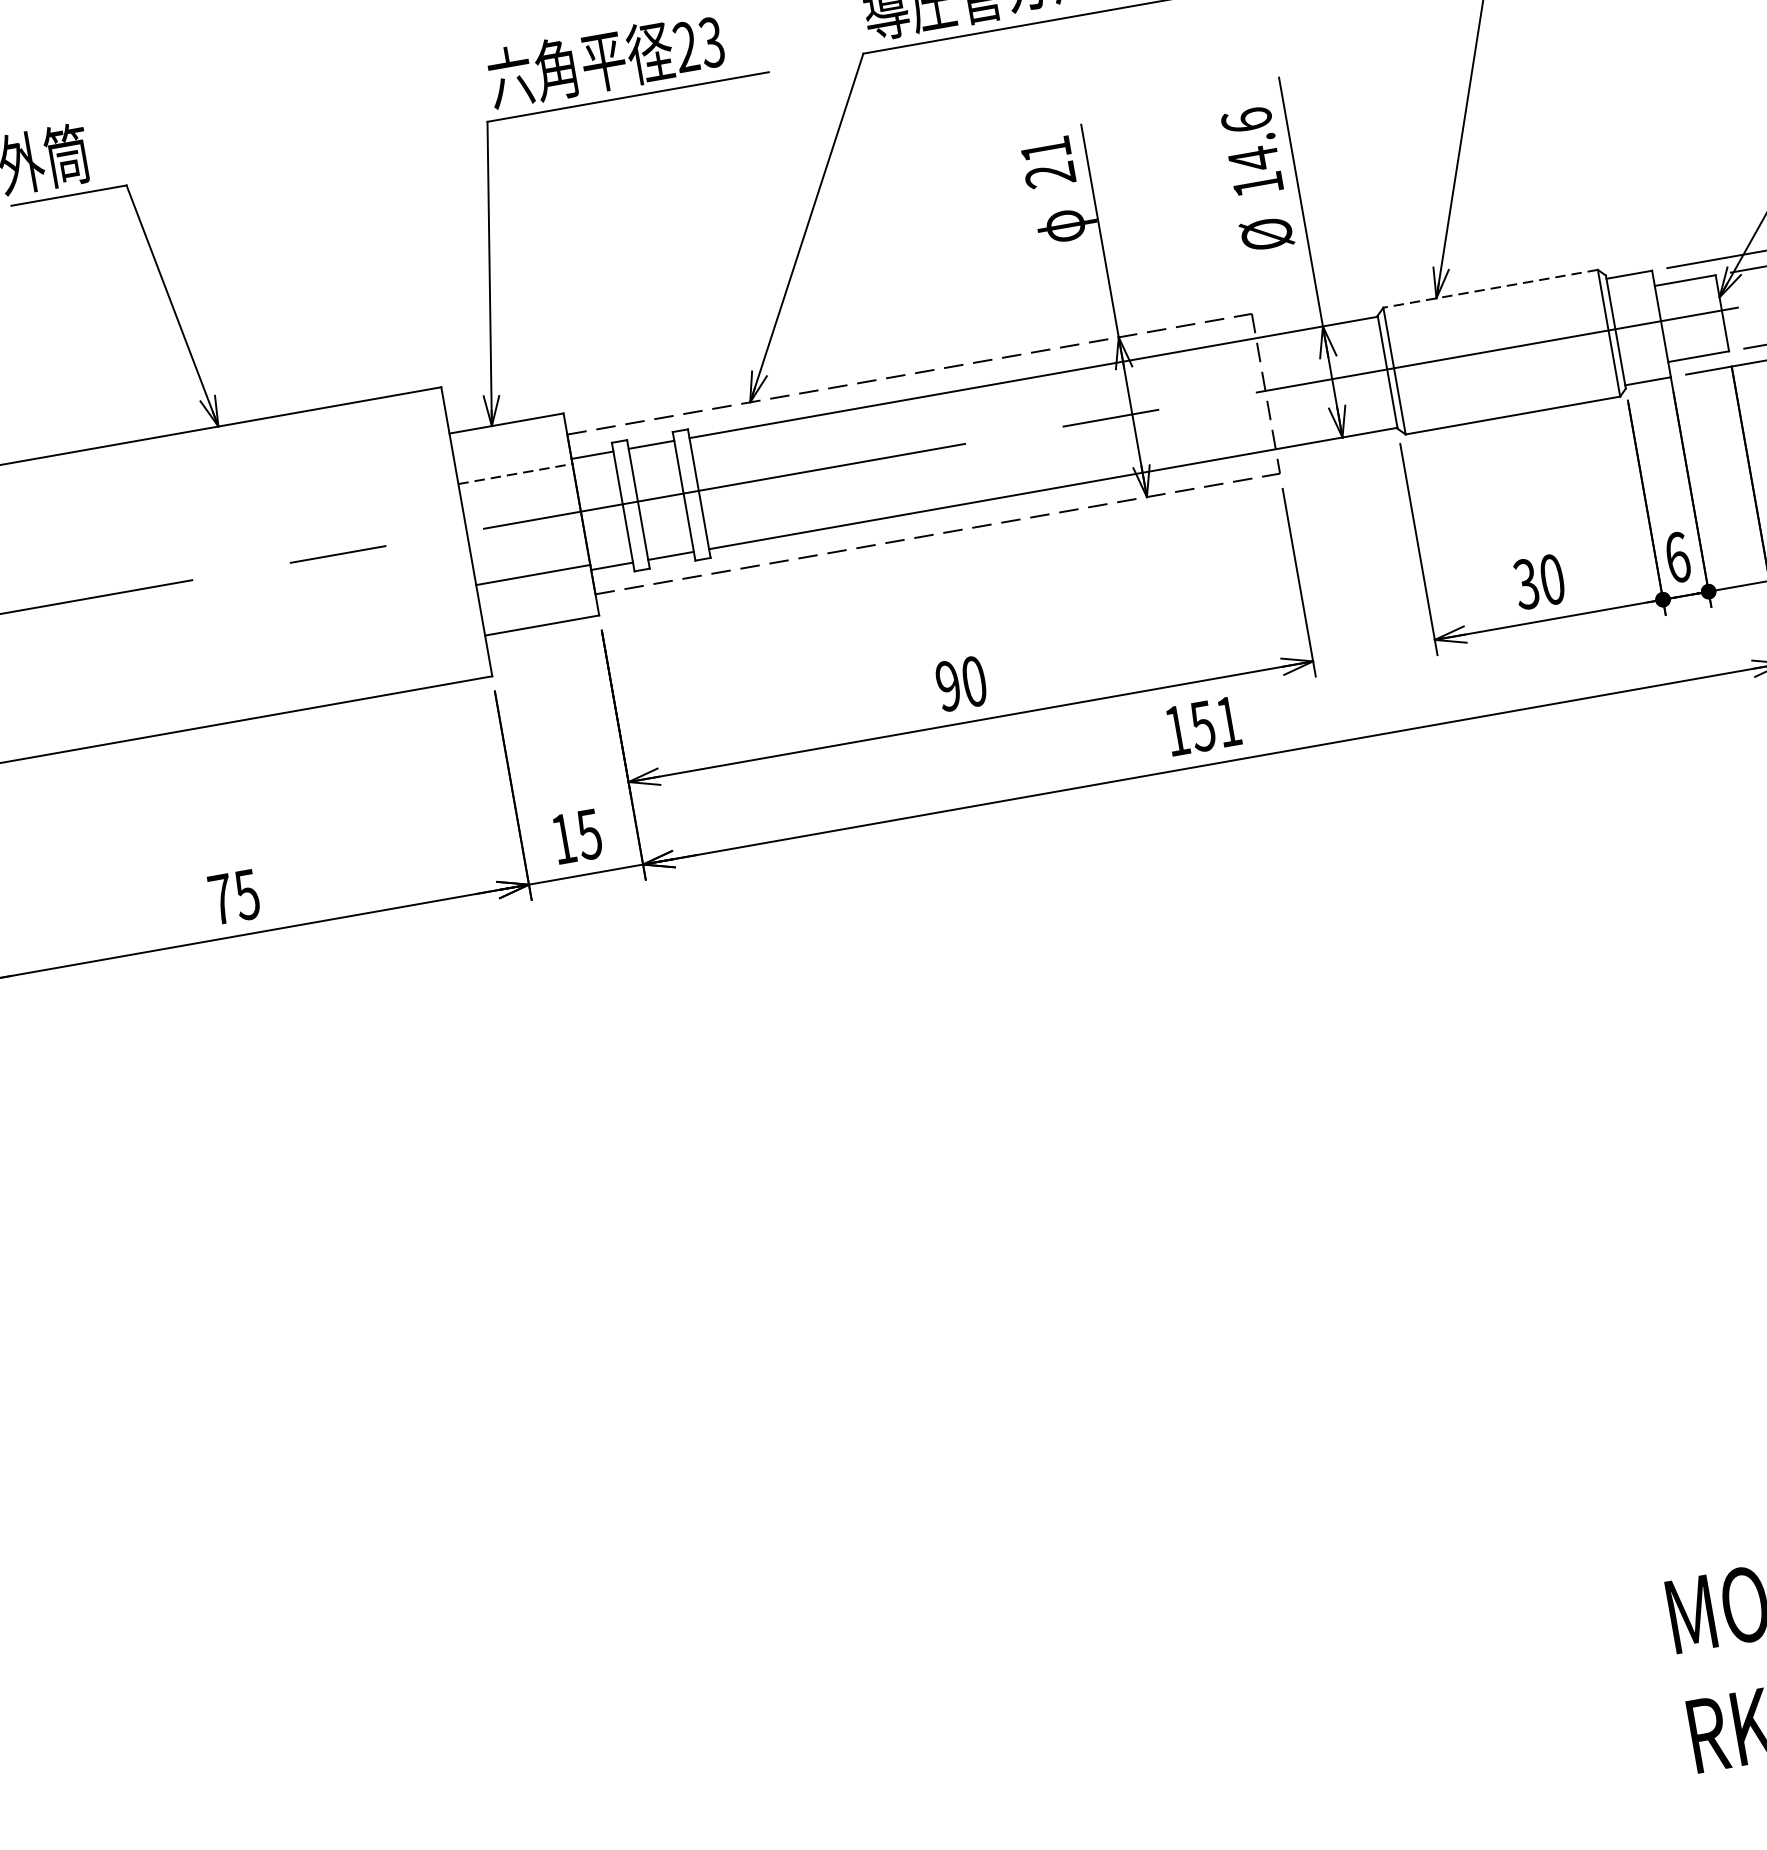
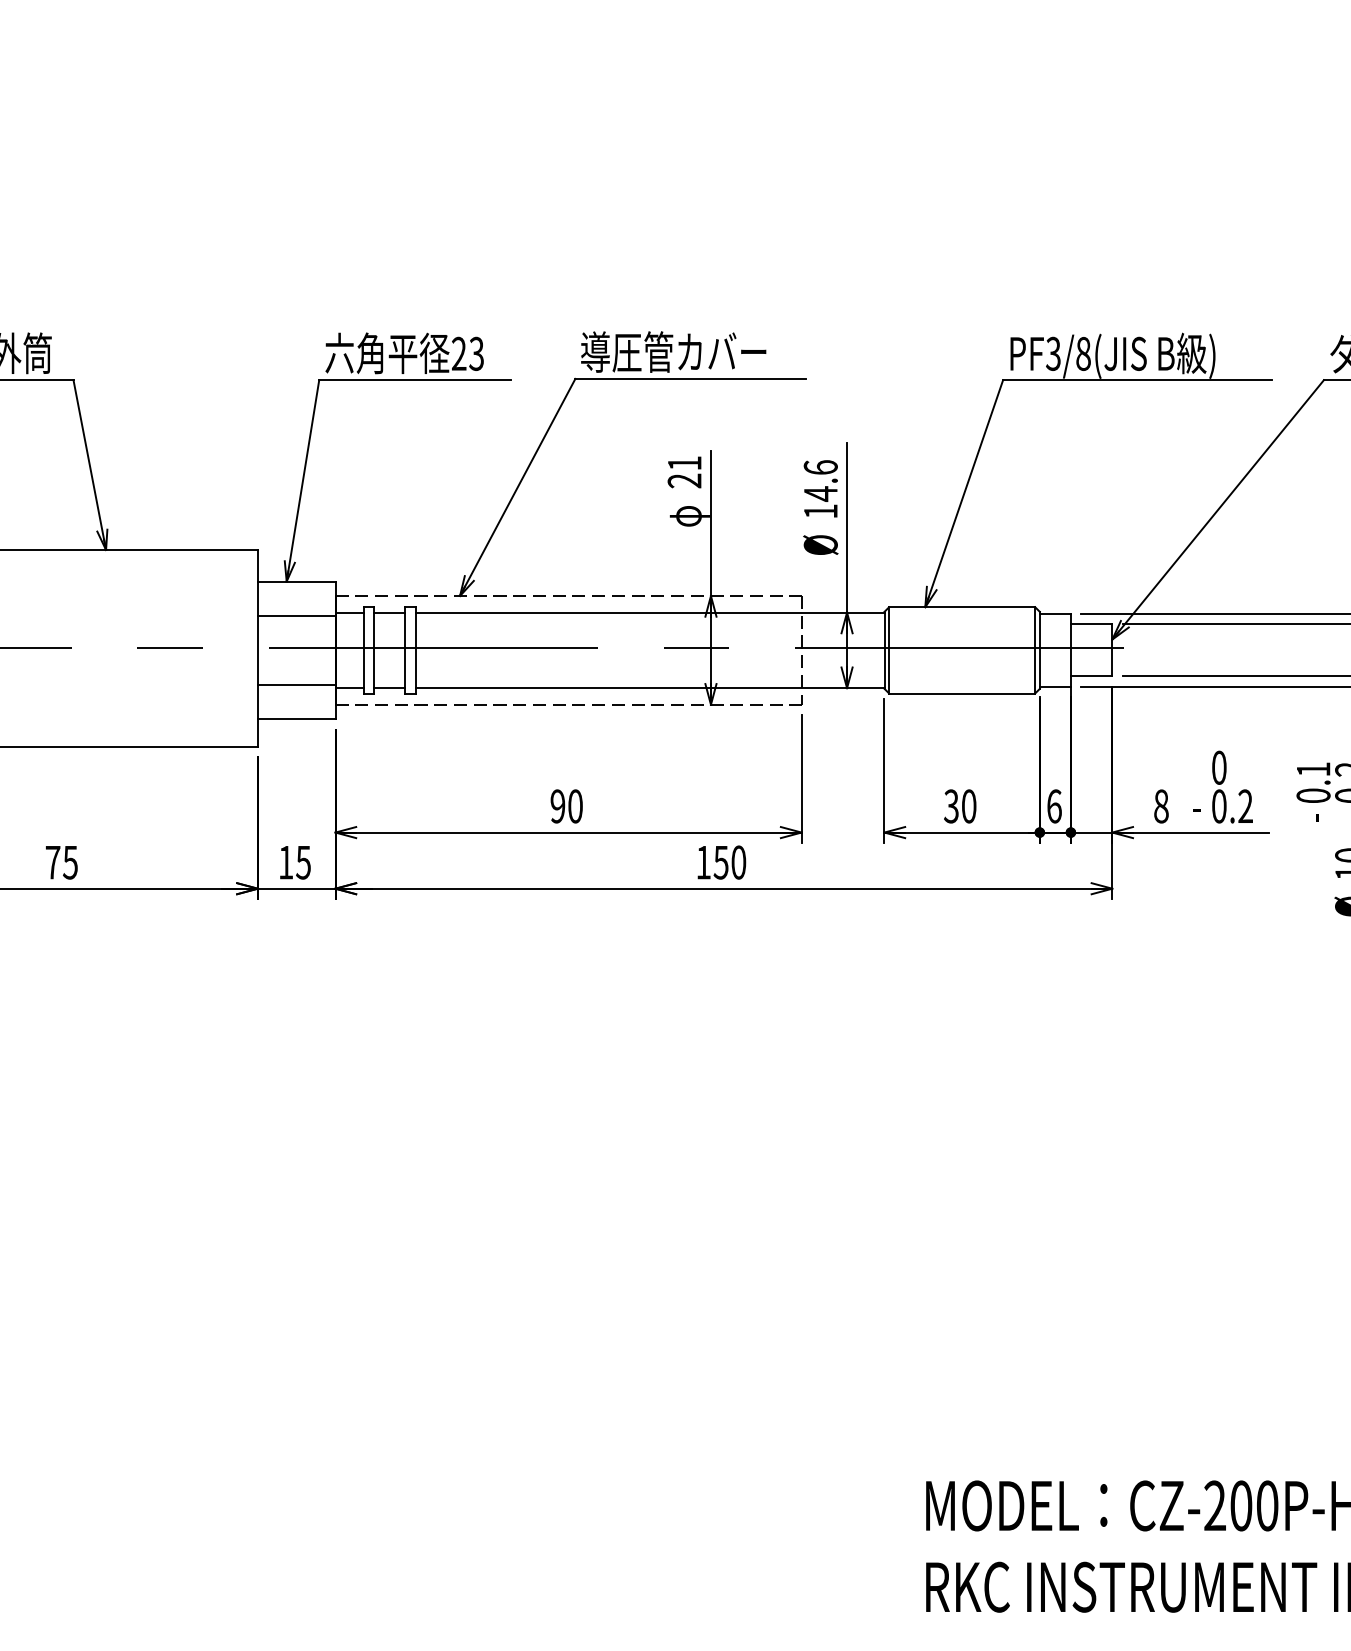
line: (1489, 289) -> (961, 607), dashed -> solid
line: (515, 473) -> (296, 615), dashed -> solid
text: (1228, 721) -> (738, 862), 151 -> 150

